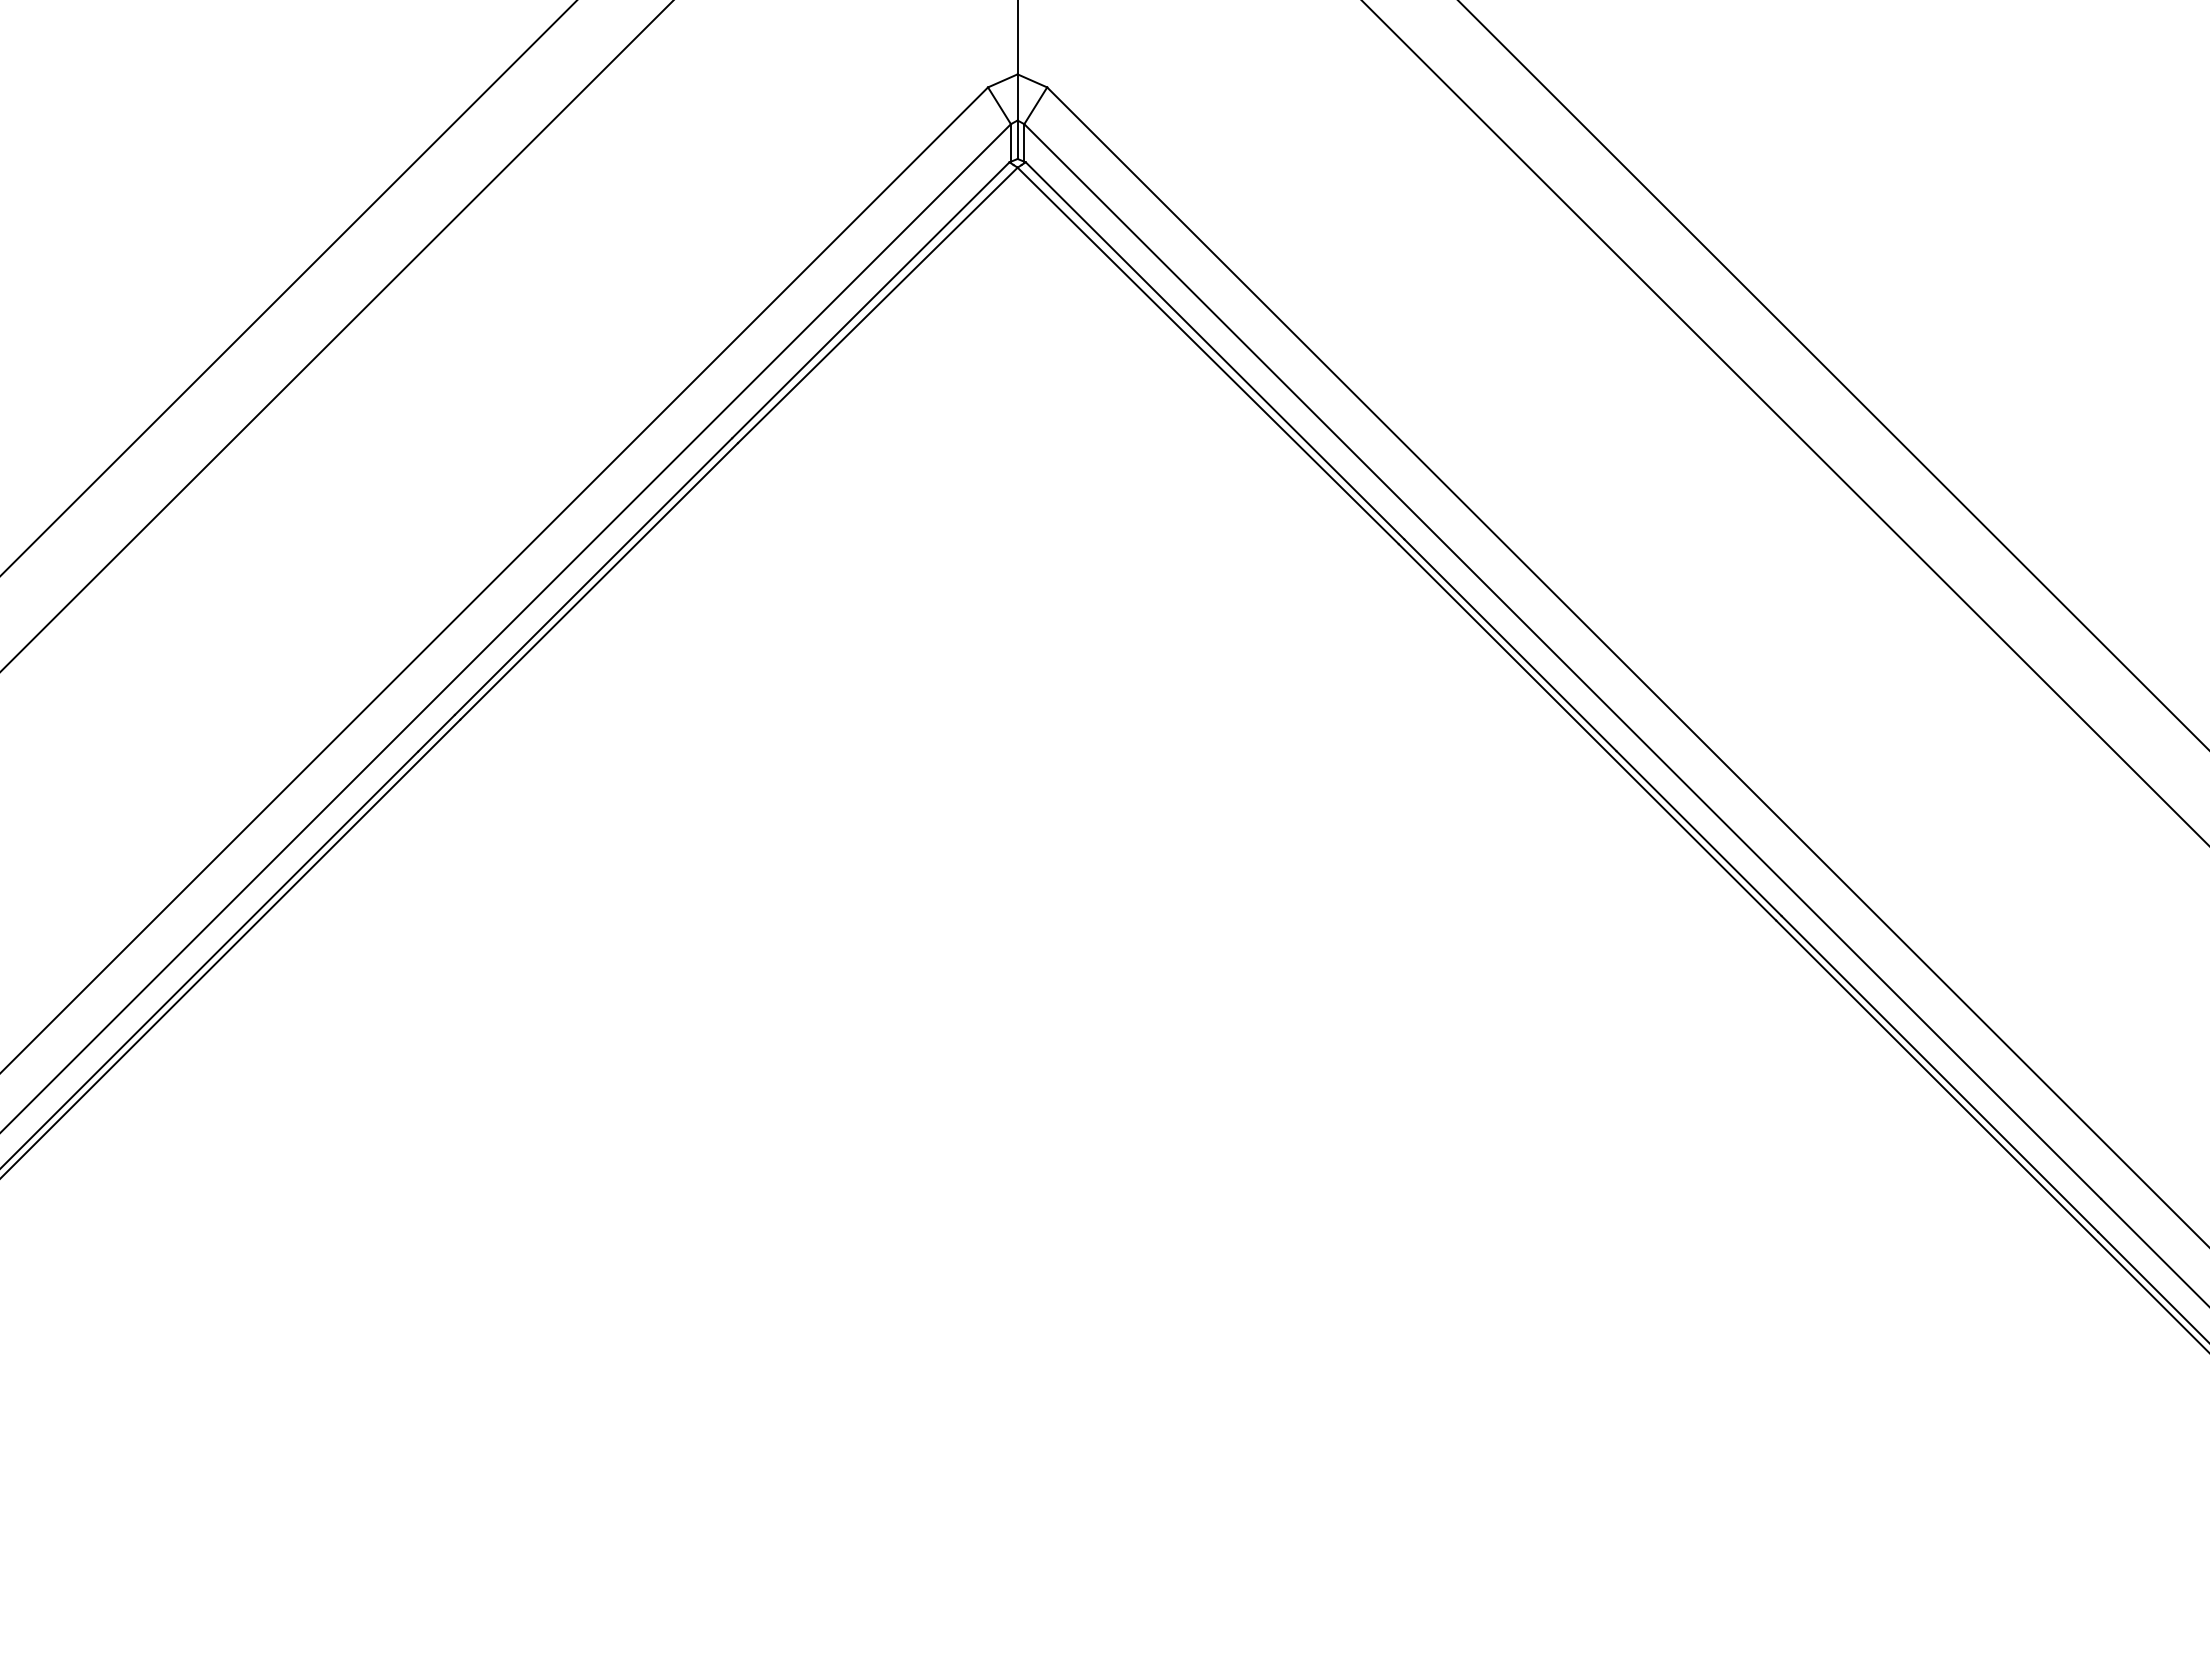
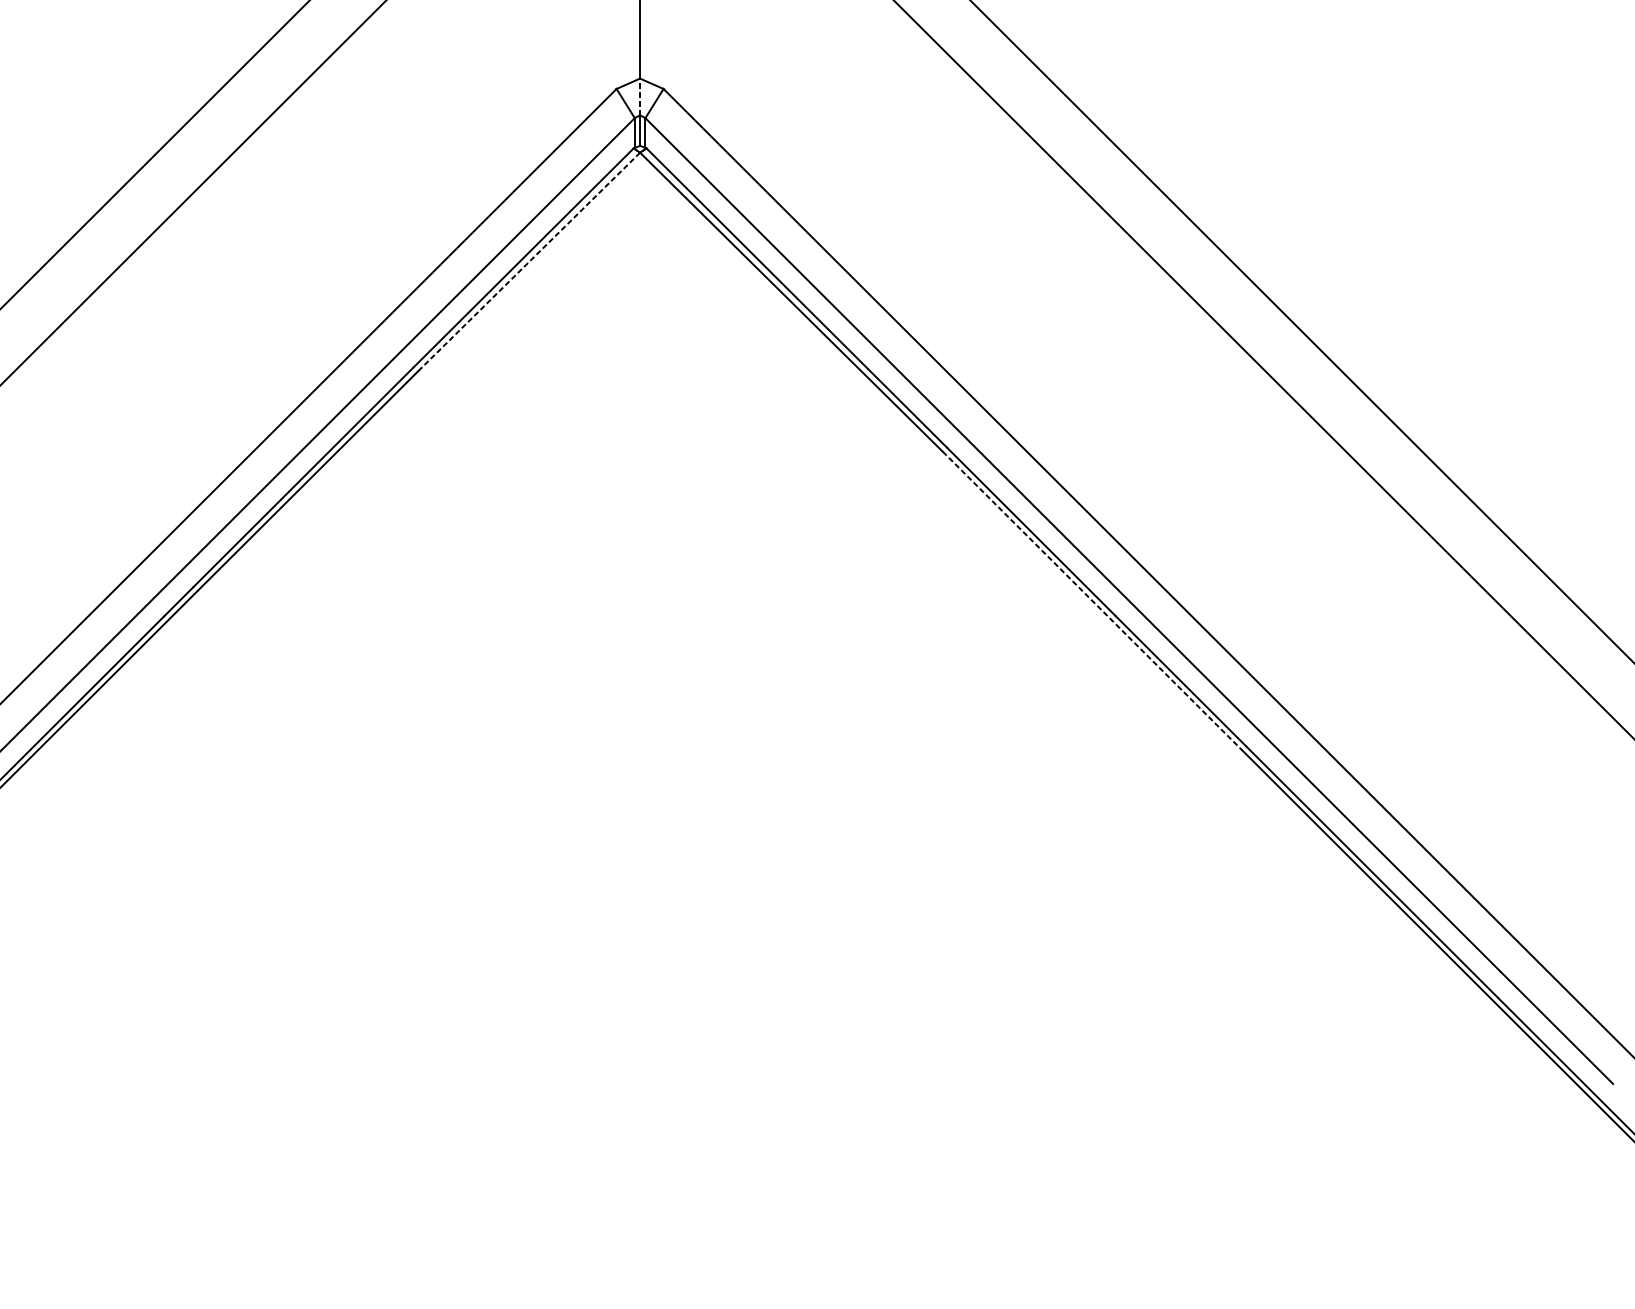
line: (1017, 96) -> (640, 96), solid -> dashed
line: (877, 305) -> (528, 262), solid -> dashed
line: (1587, 732) -> (1092, 601), solid -> dashed

